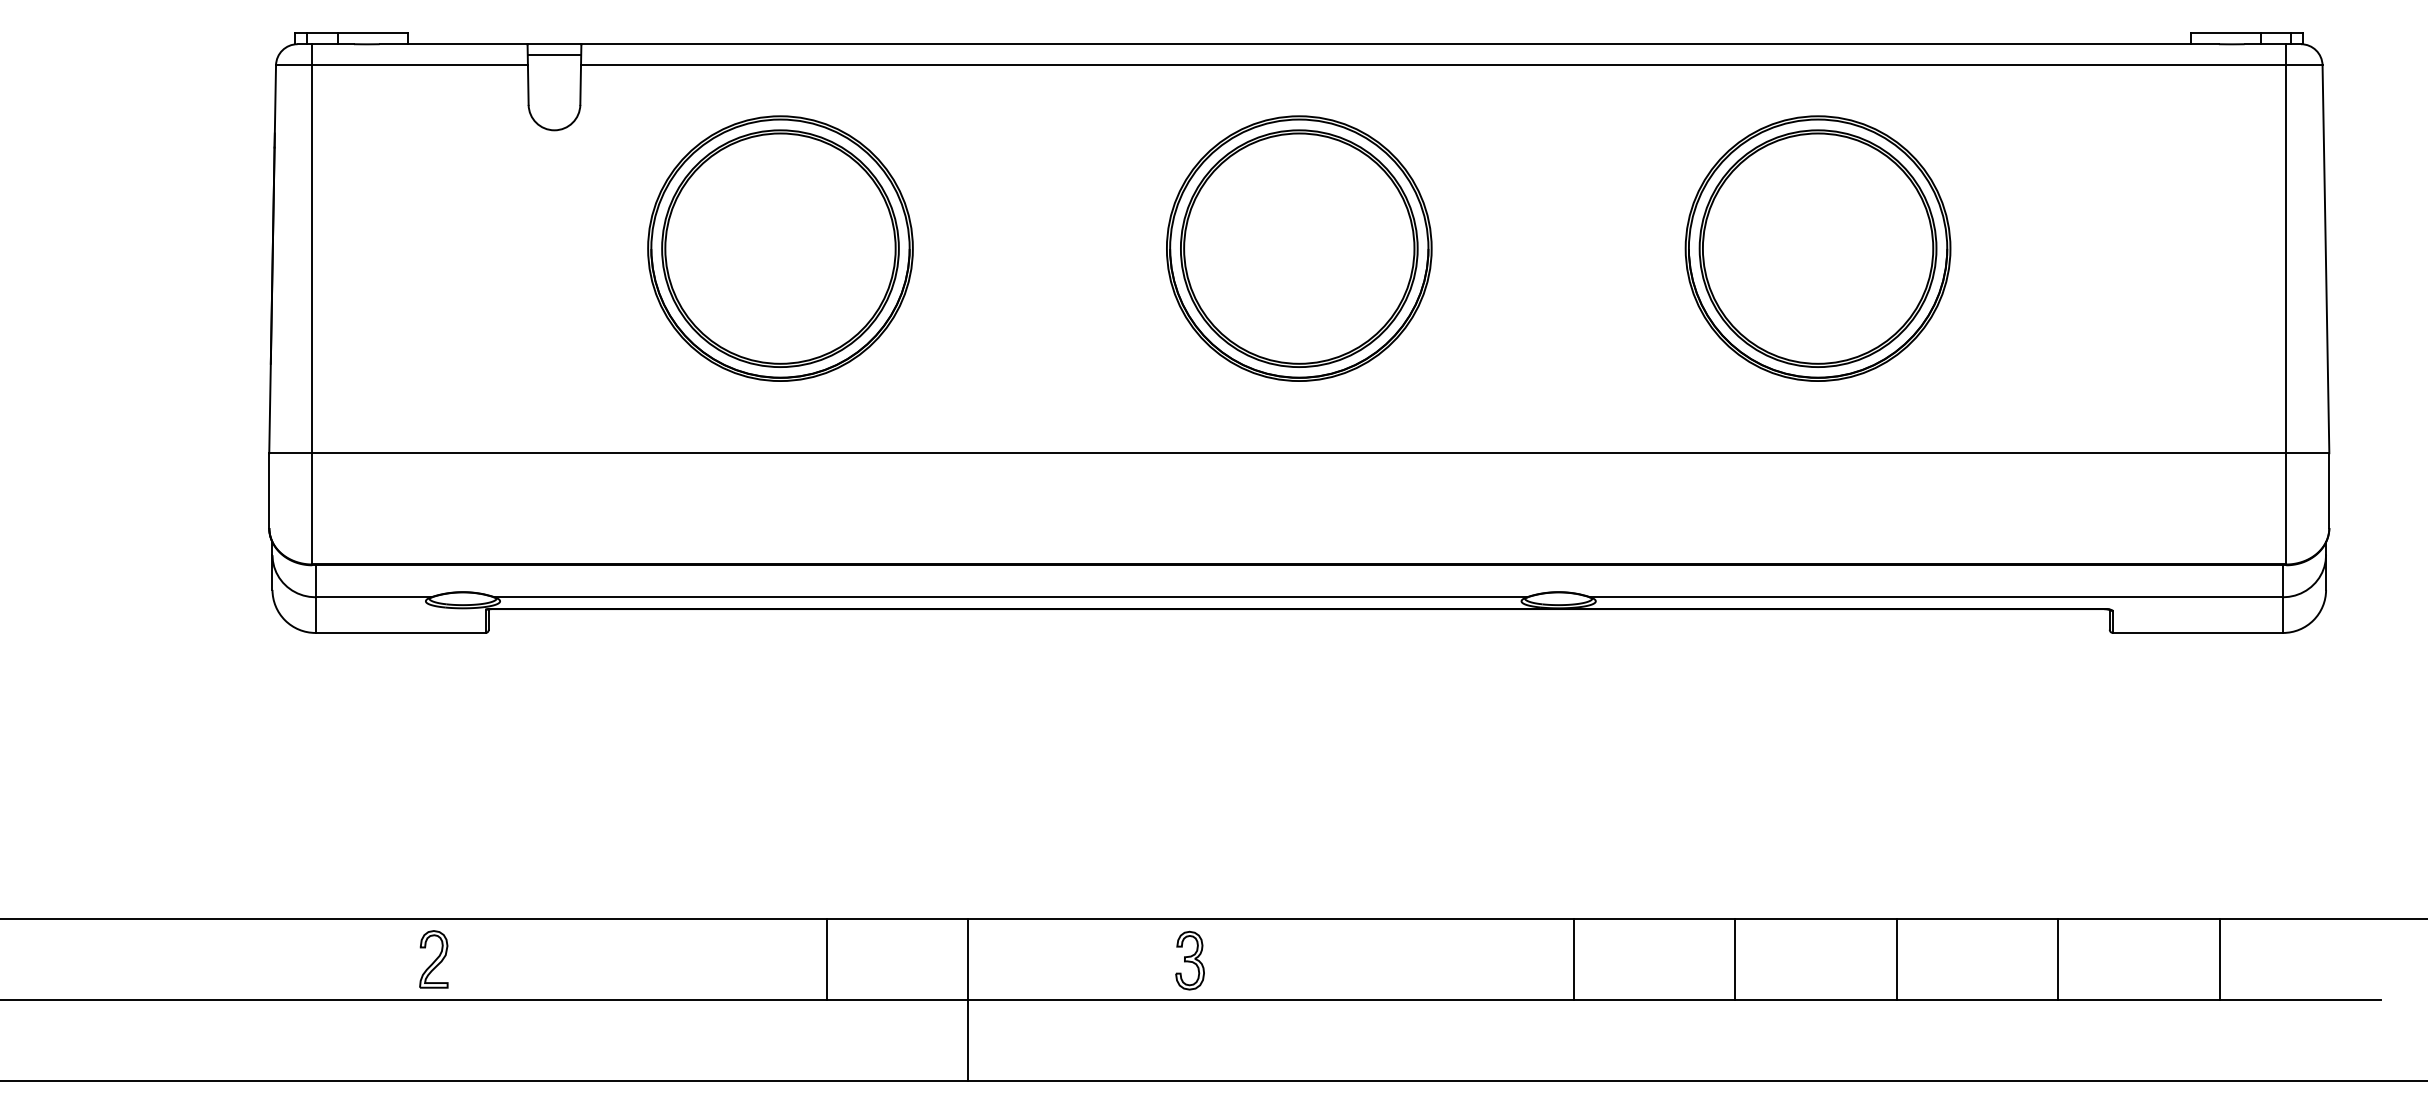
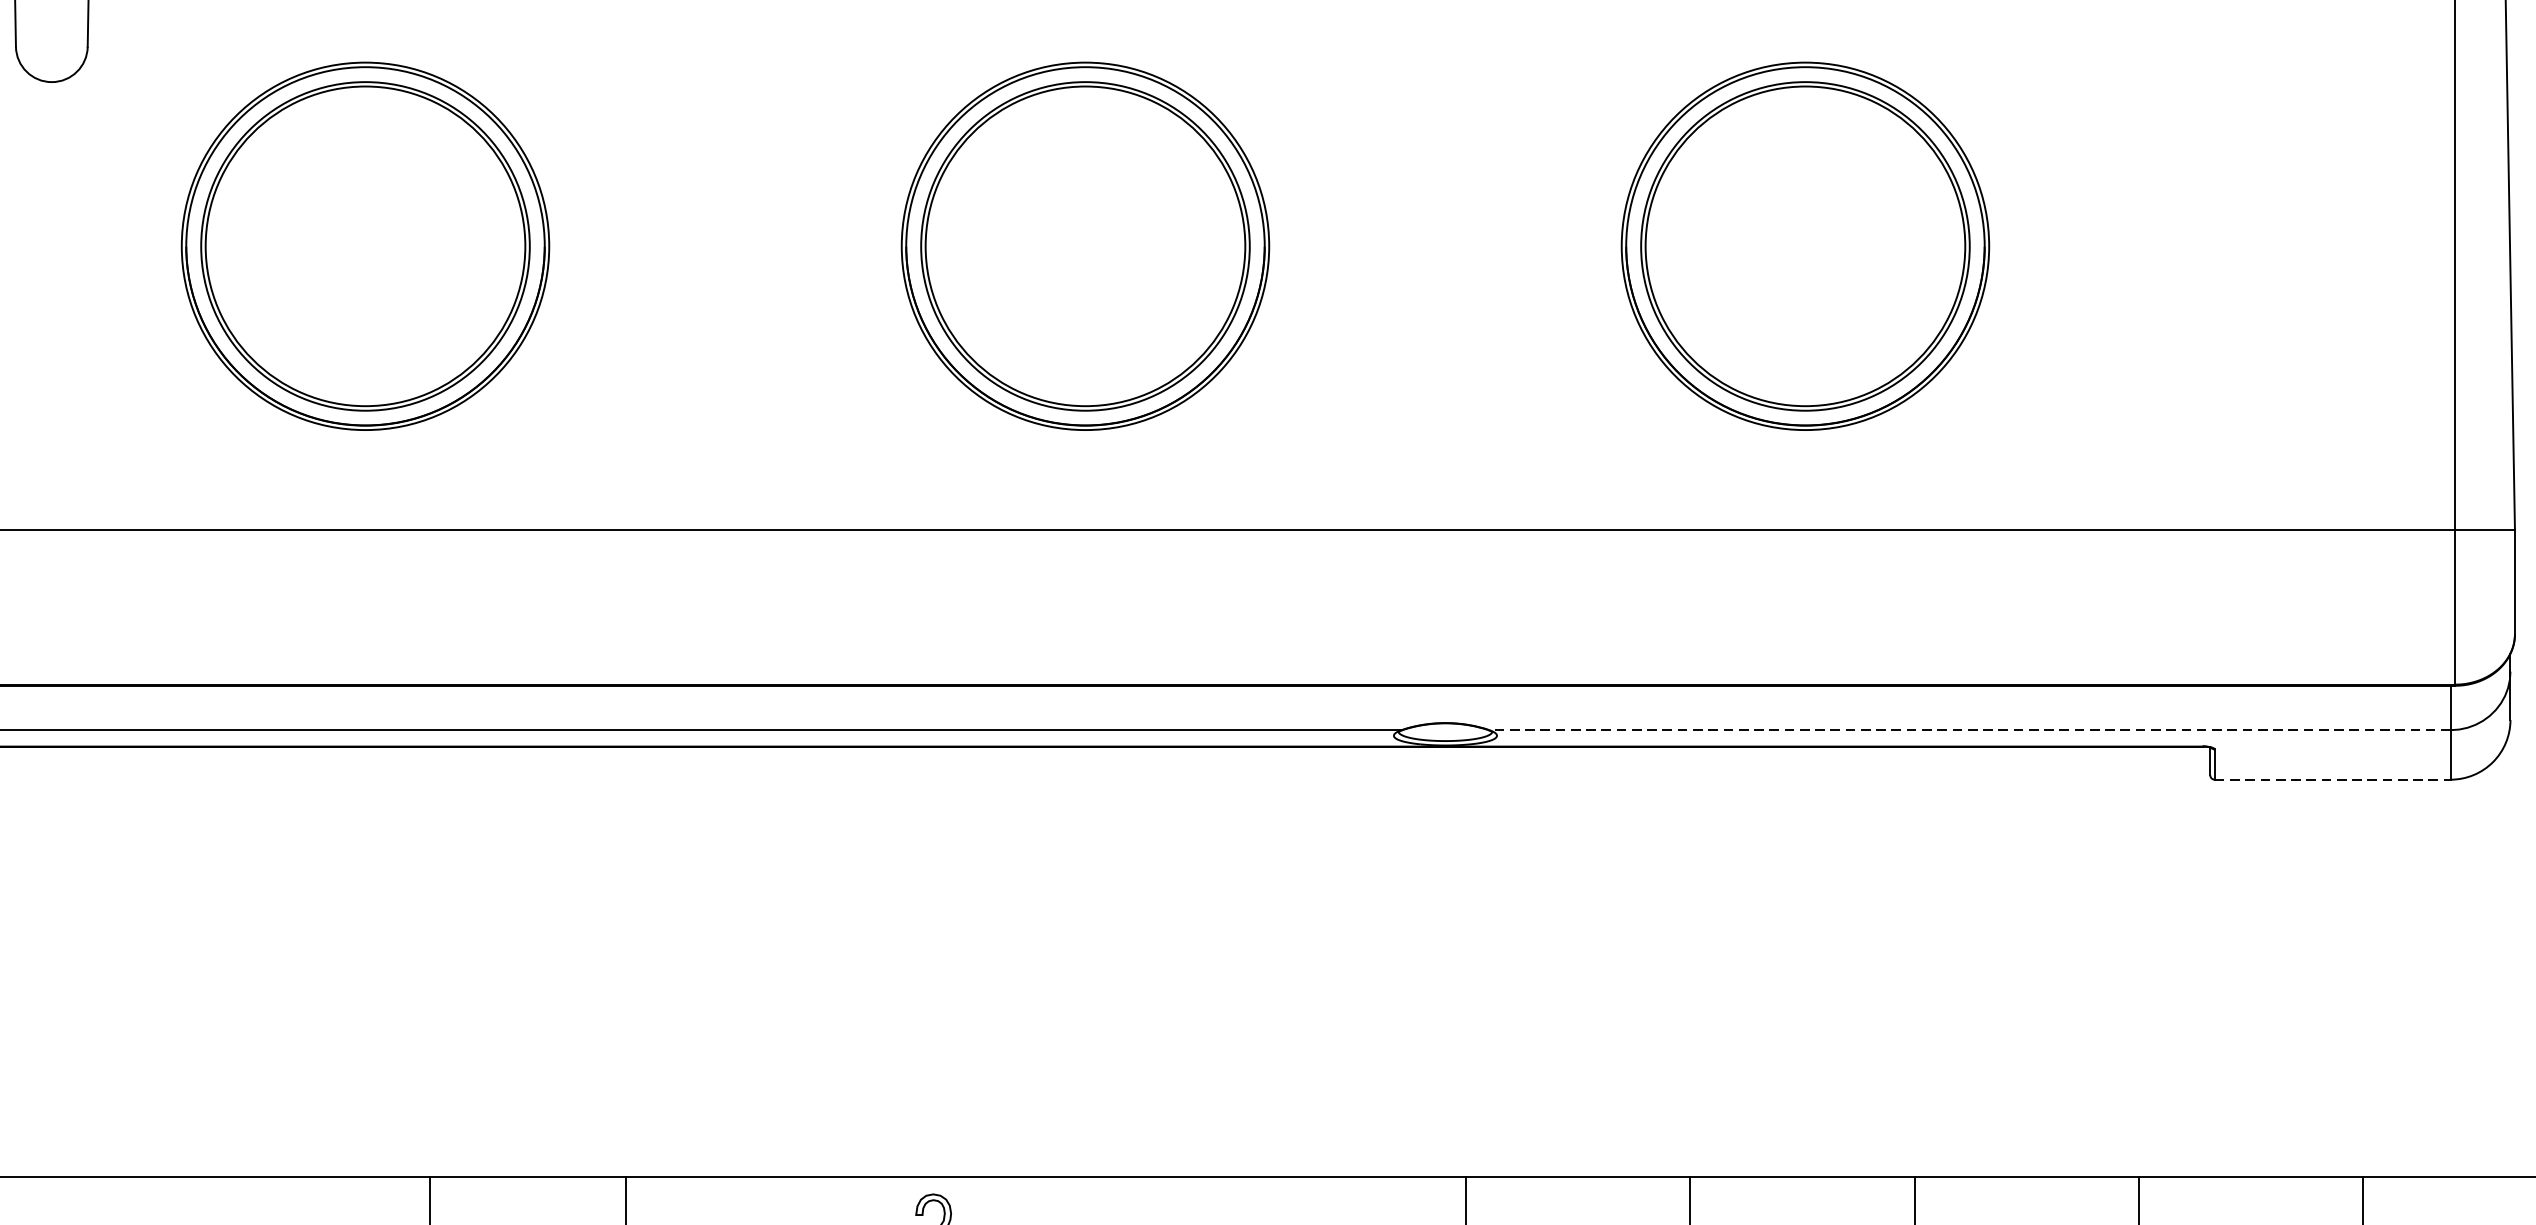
line: (1936, 597) -> (1969, 730), solid -> dashed
line: (2198, 632) -> (2333, 779), solid -> dashed

